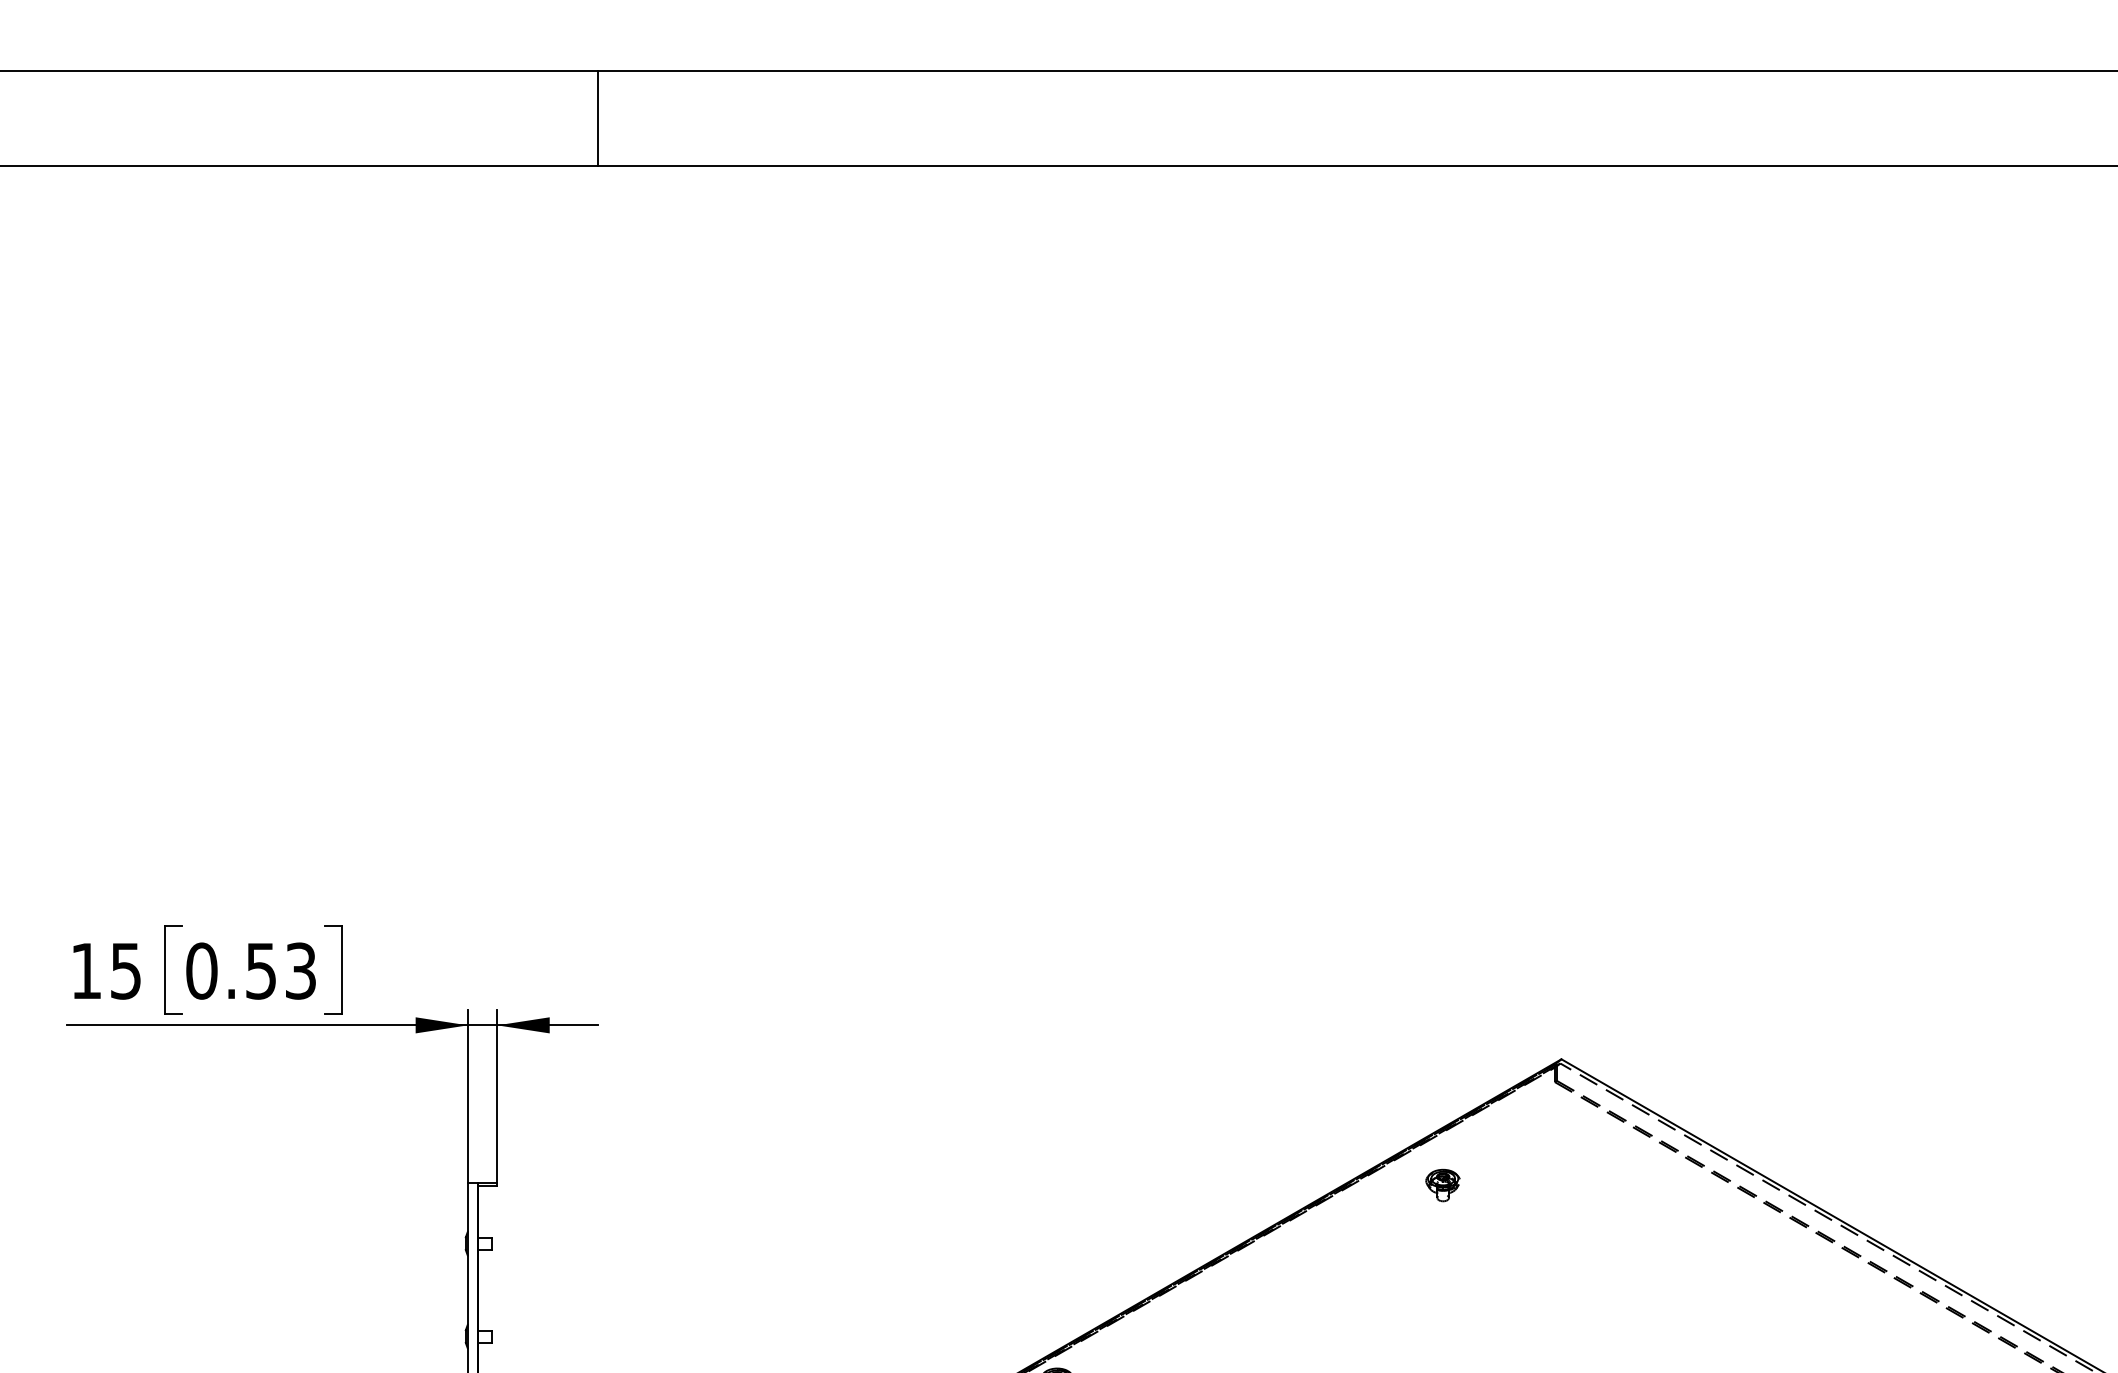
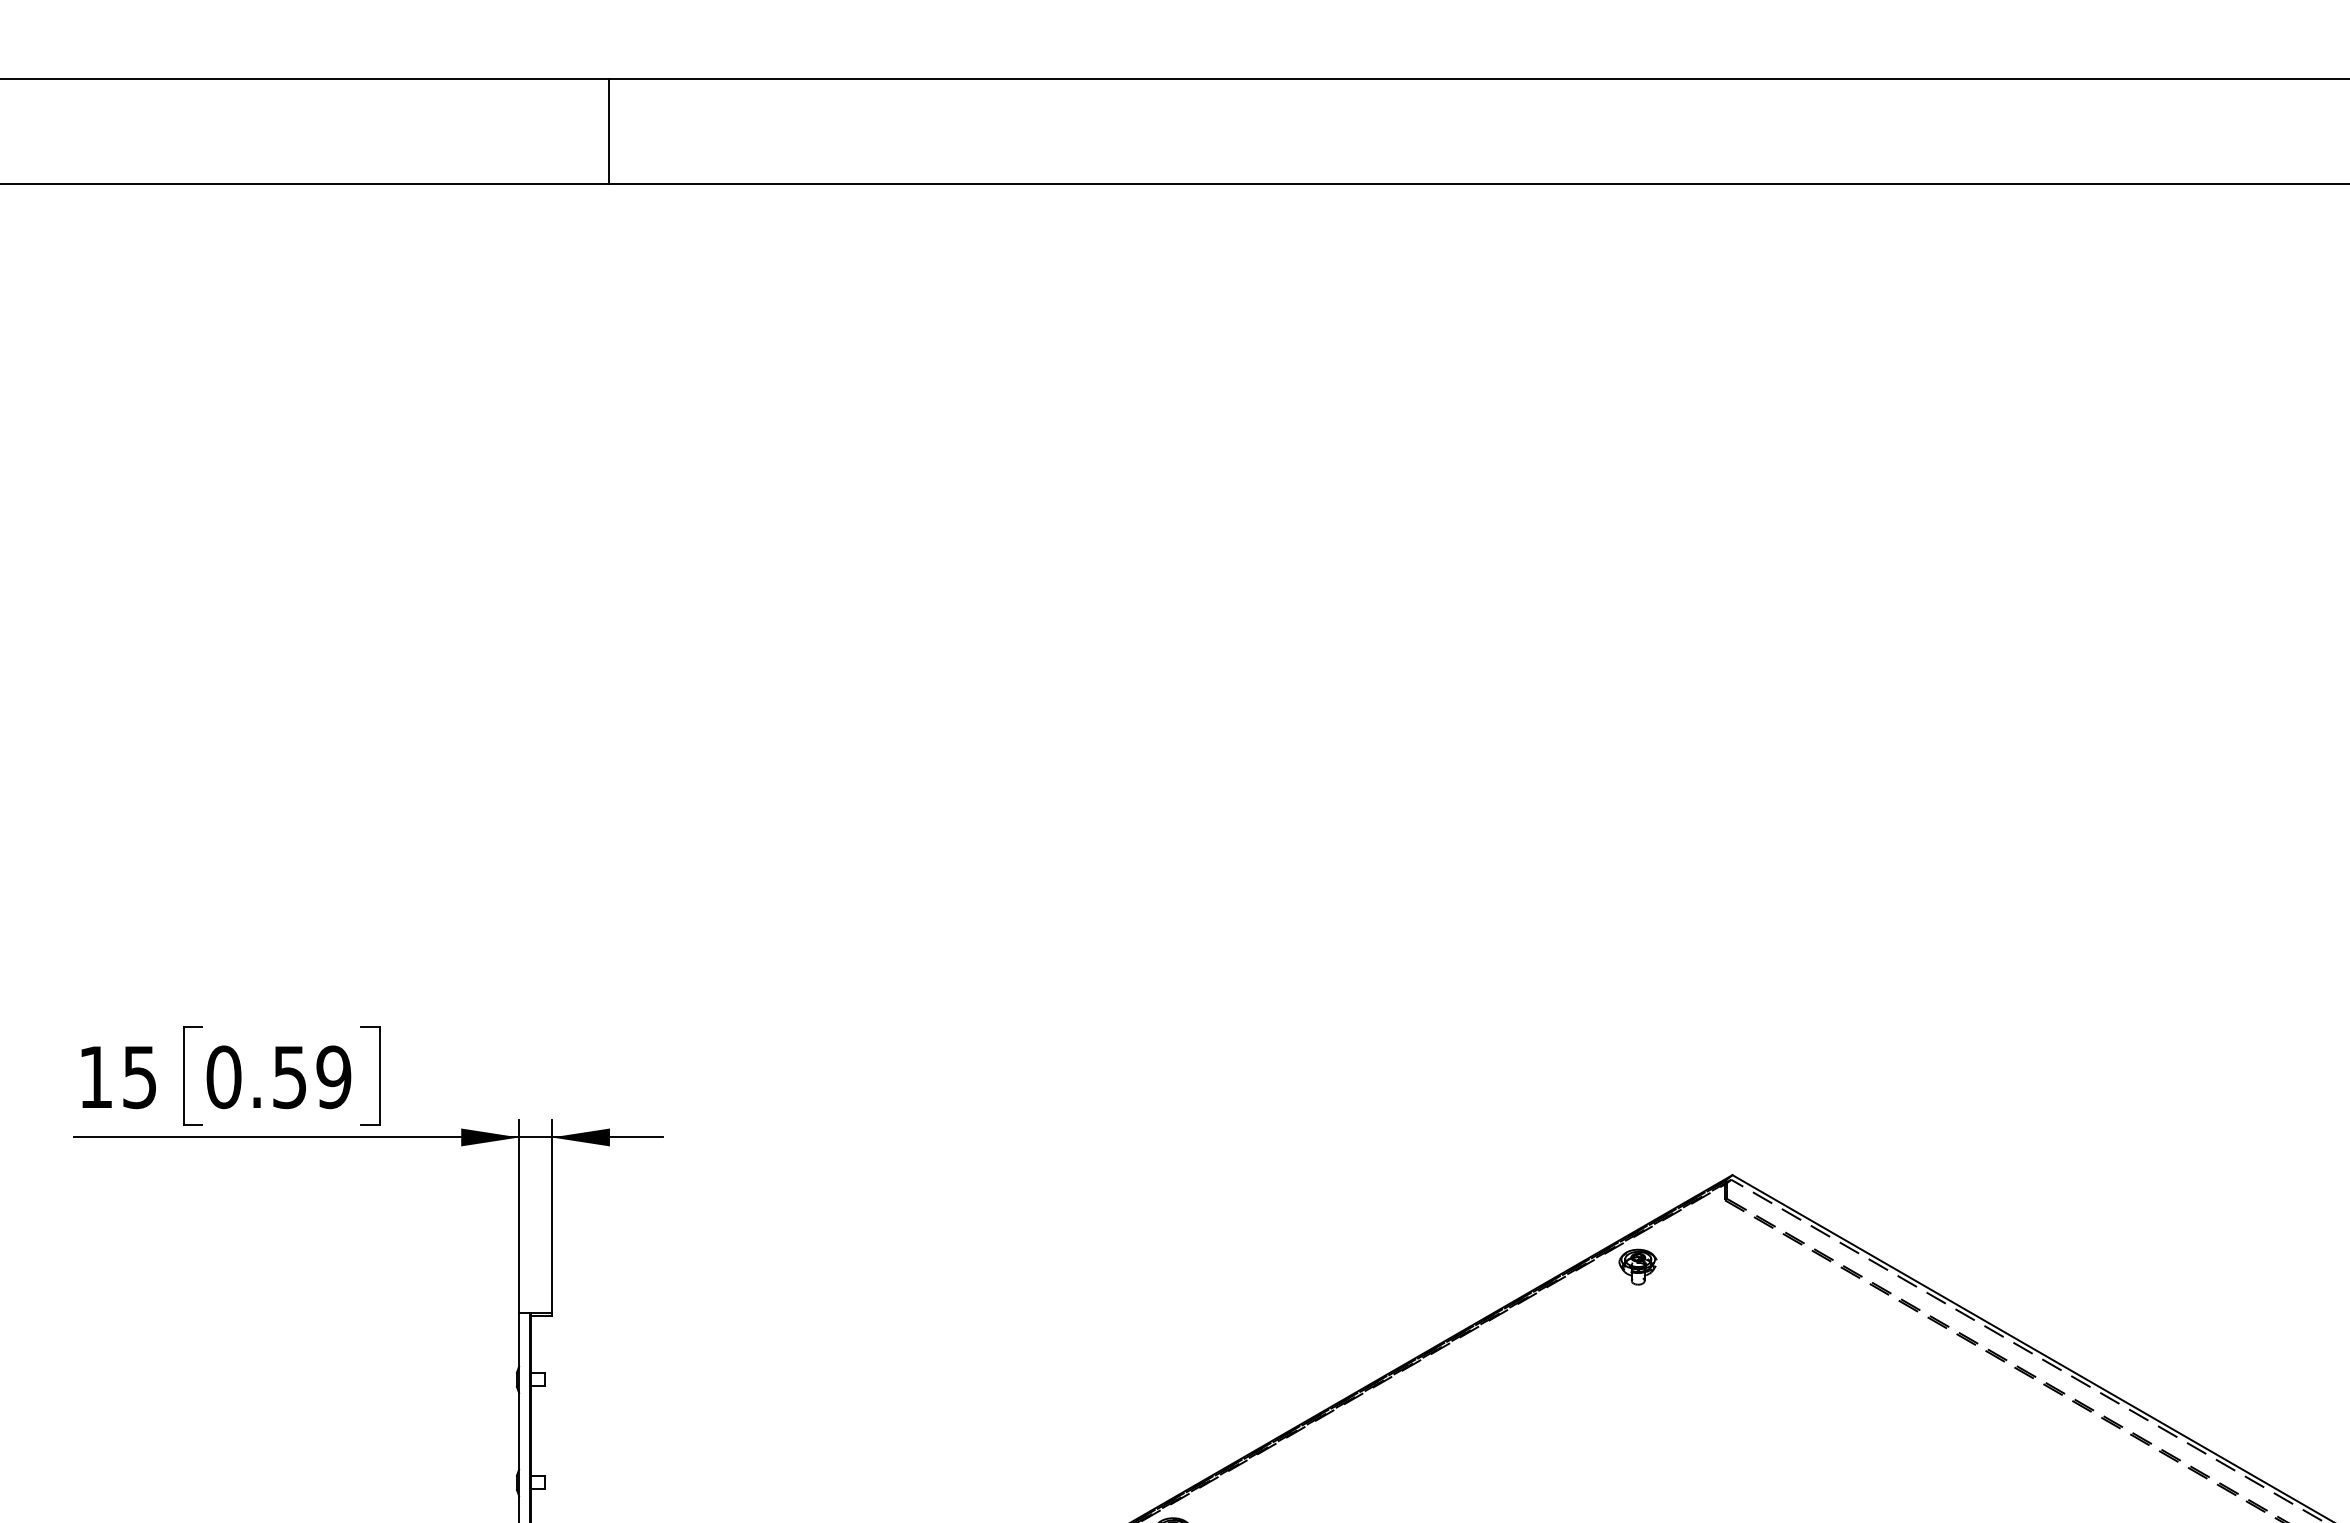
line: (597, 118) -> (608, 131), moved
text: (300, 970) -> (333, 1076), 0.53 -> 0.59
part: (1442, 1184) -> (1637, 1266), moved

